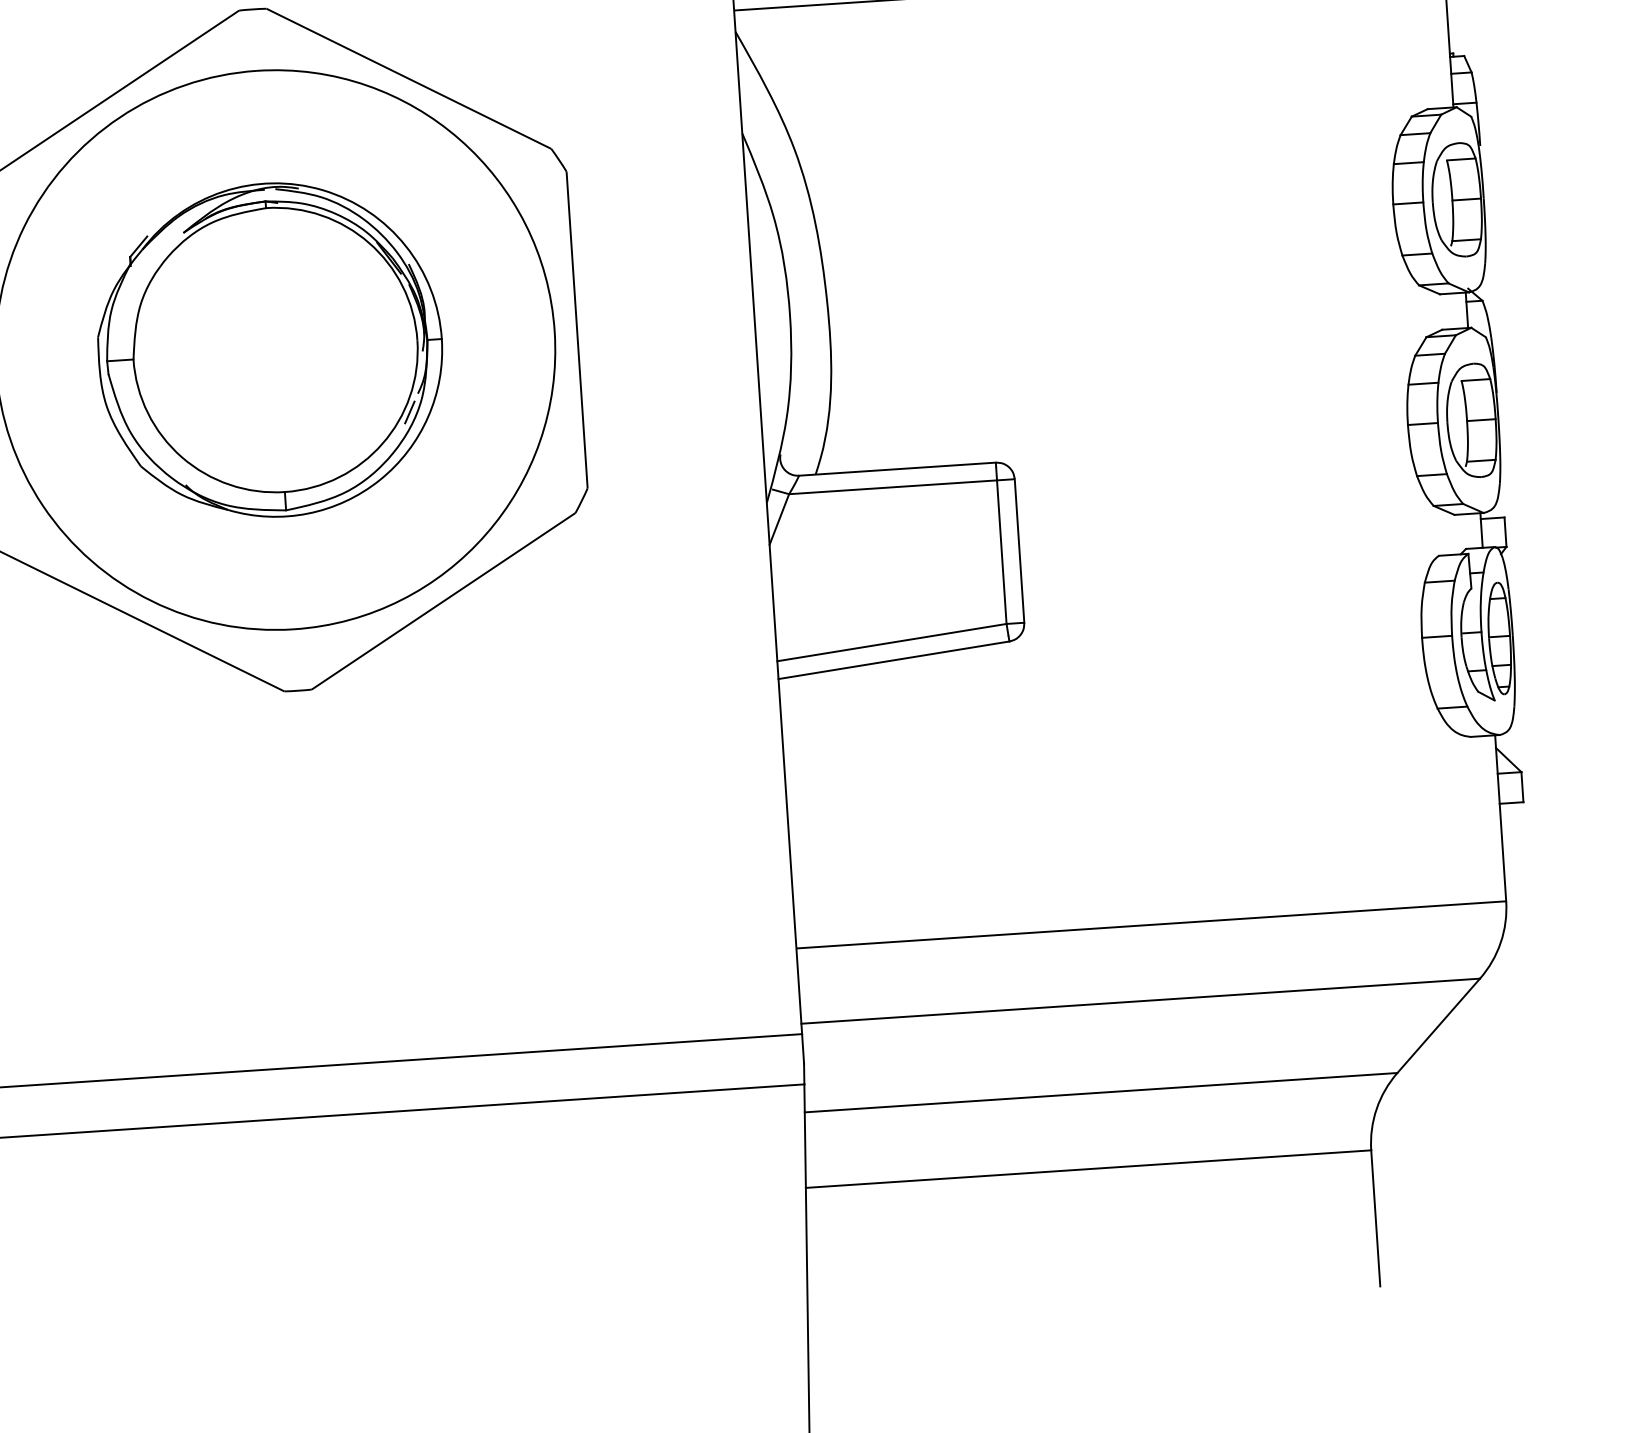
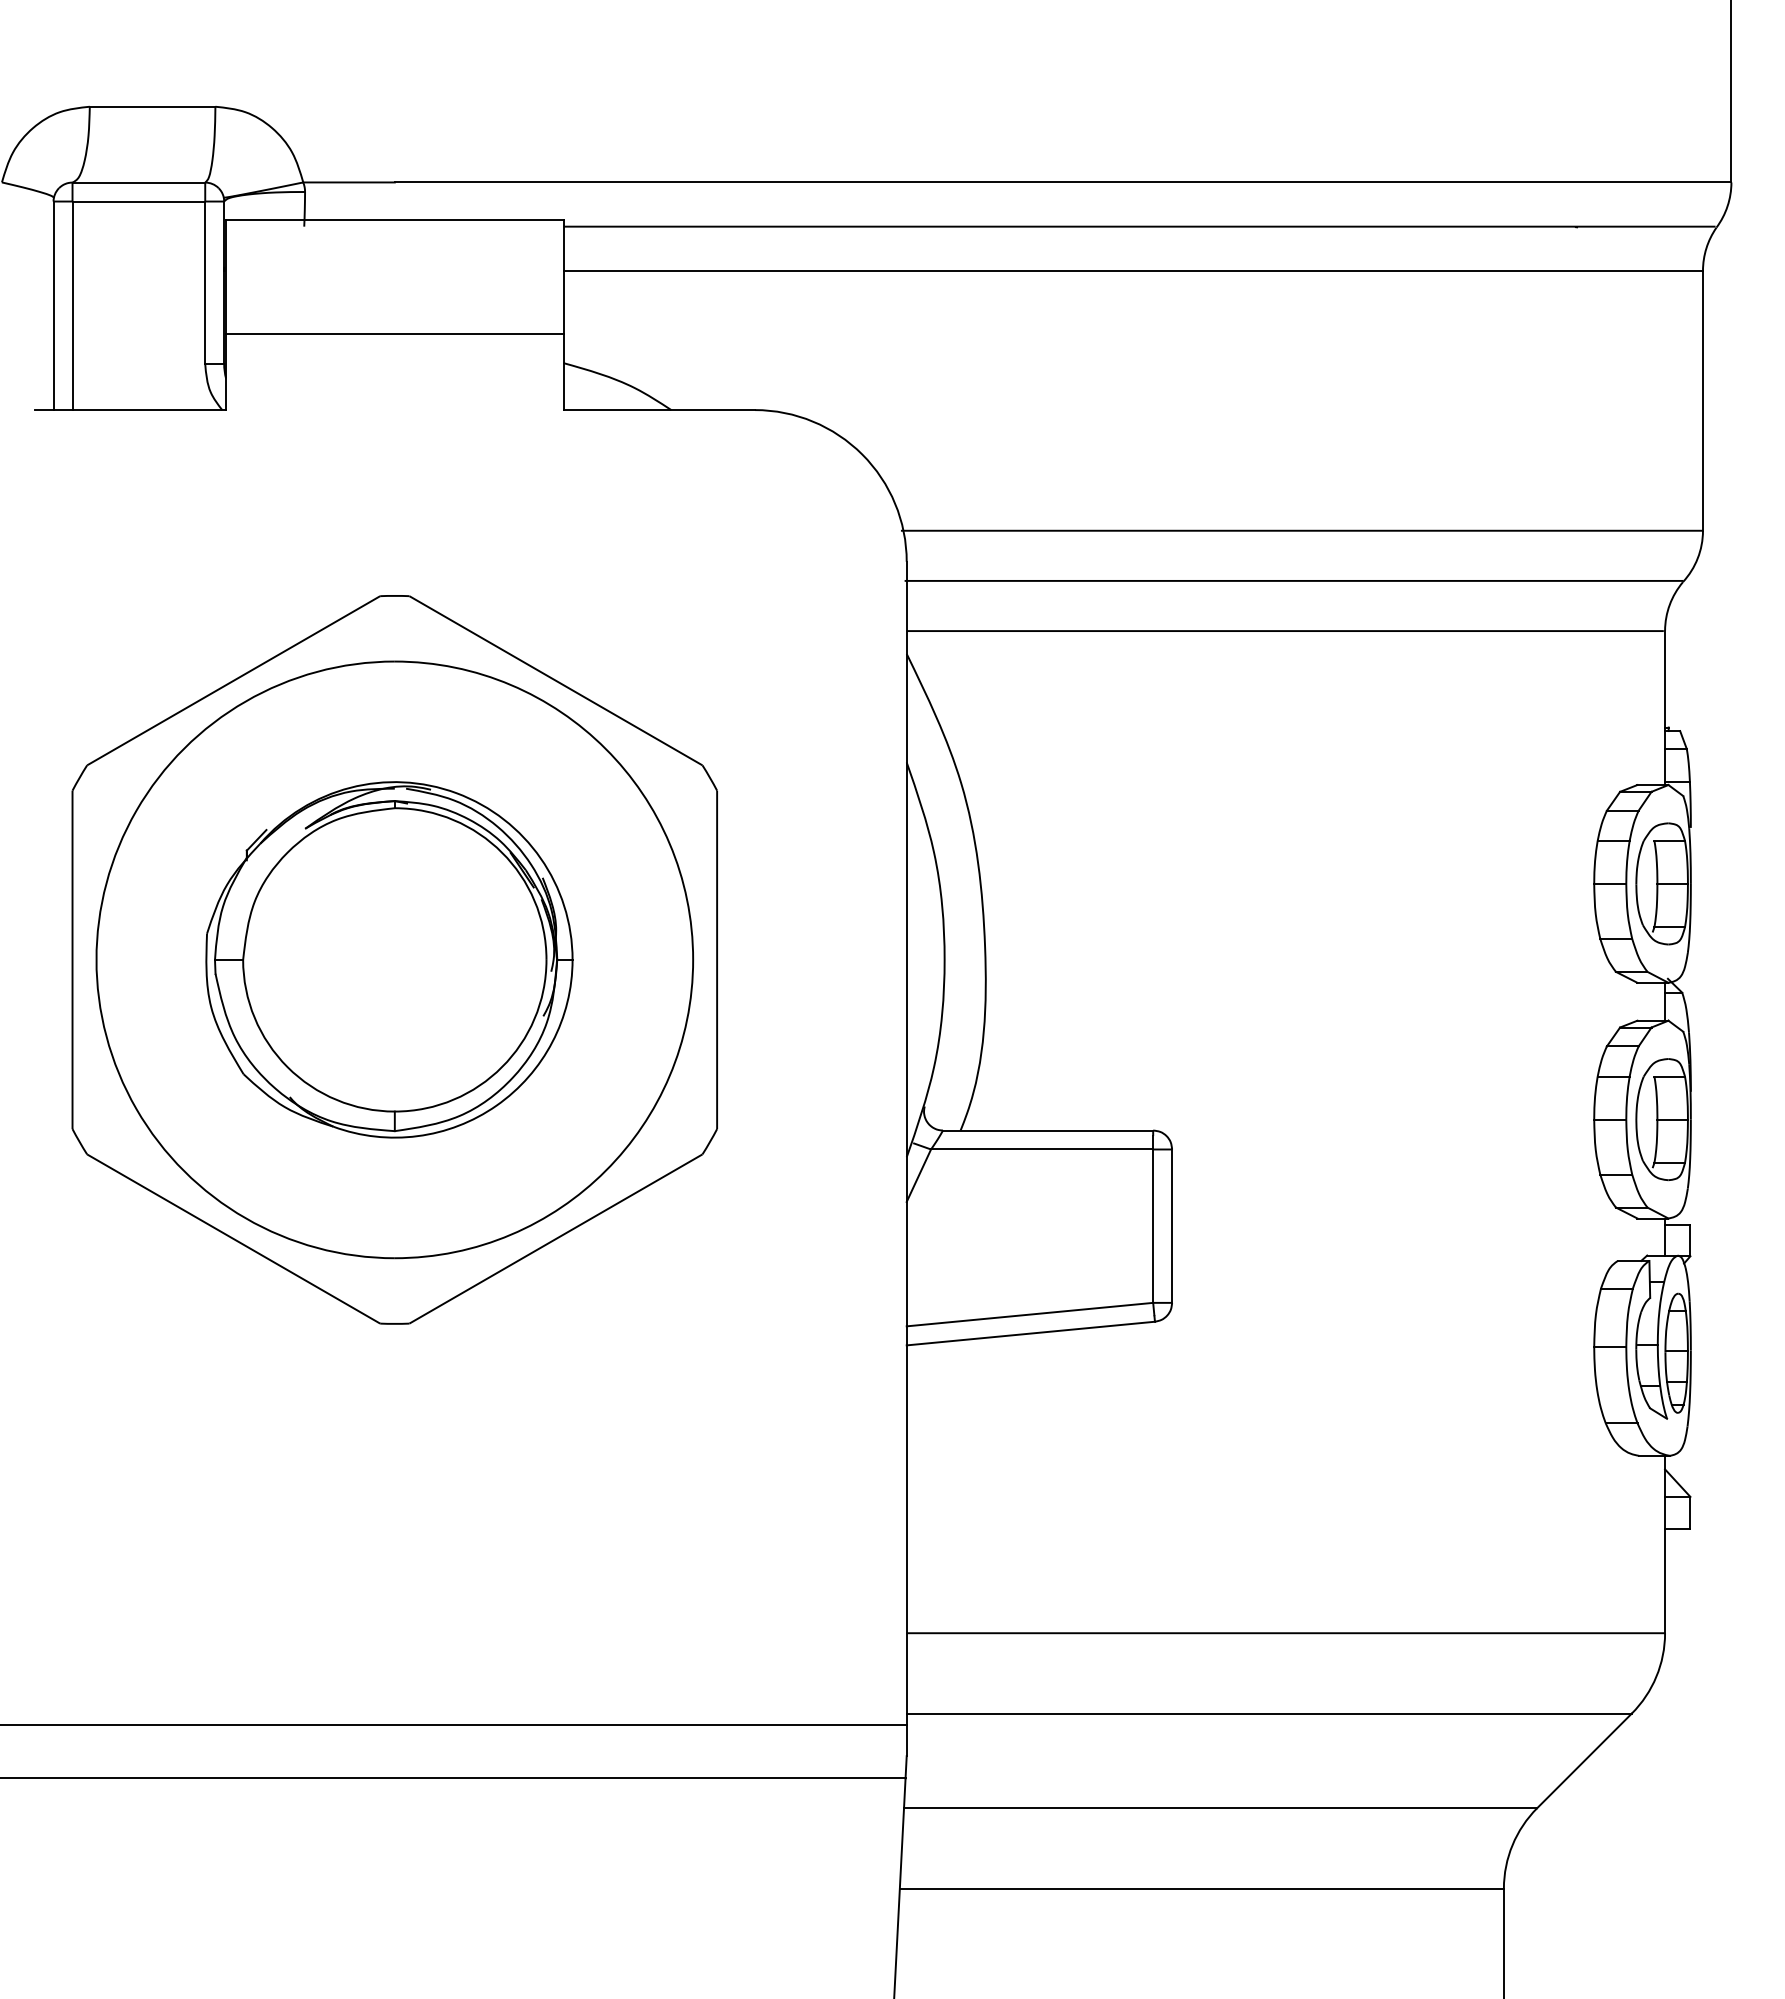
line: (409, 412) -> (533, 1035), removed

